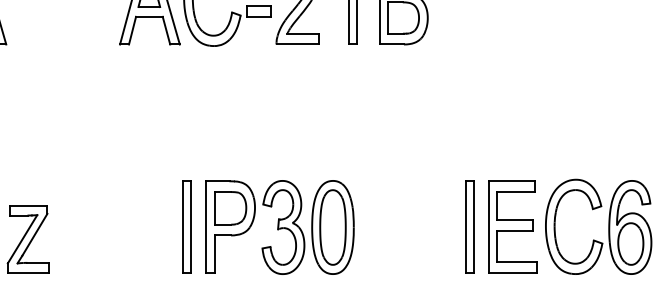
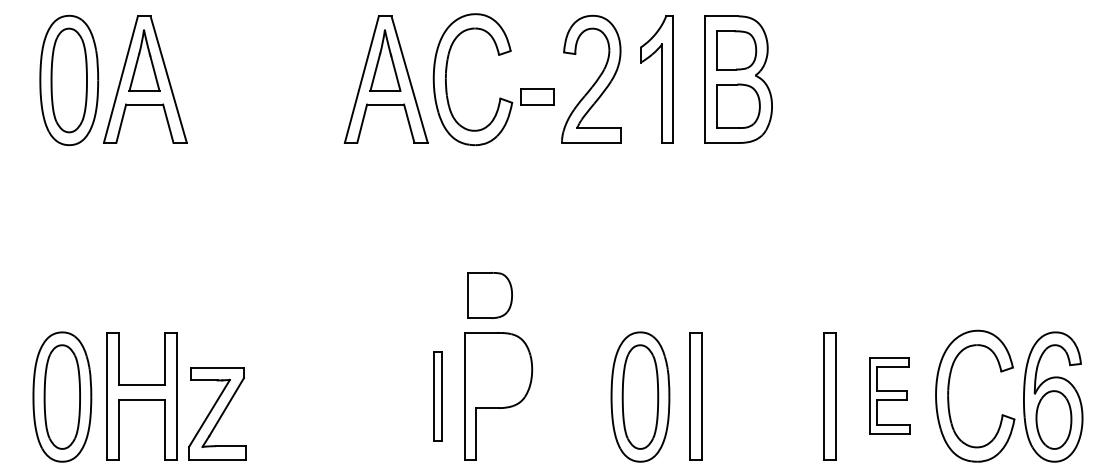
part: (230, 208) -> (489, 295), moved
part: (186, 227) -> (437, 396), size x0.7
part: (283, 227) -> (571, 396), removed
part: (372, 227) -> (695, 396), added
part: (512, 227) -> (889, 396), size x0.6

